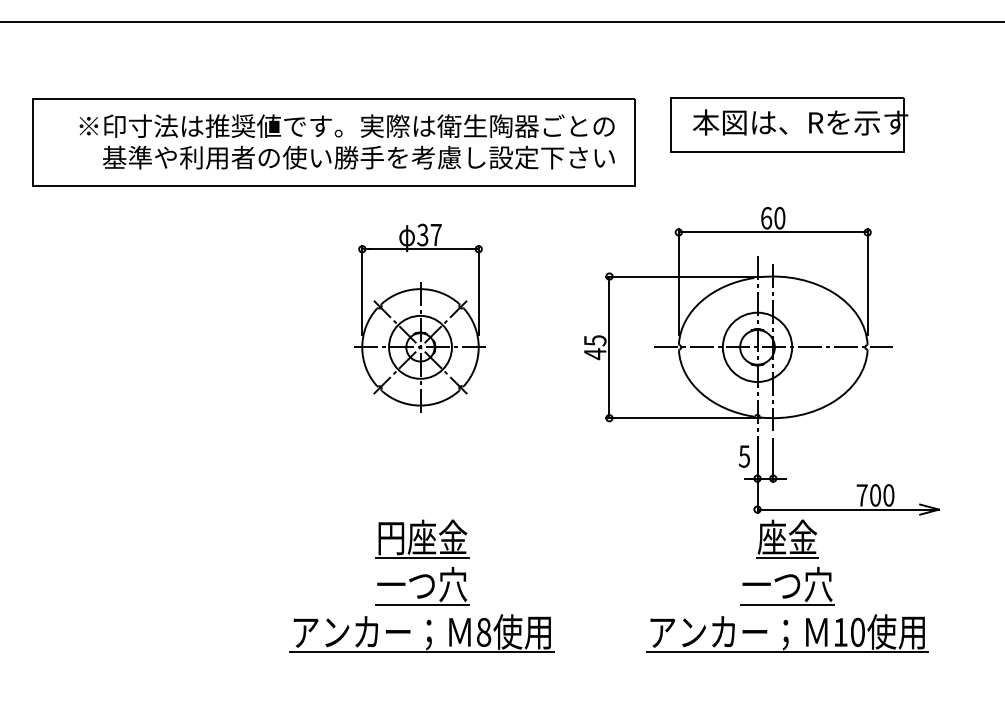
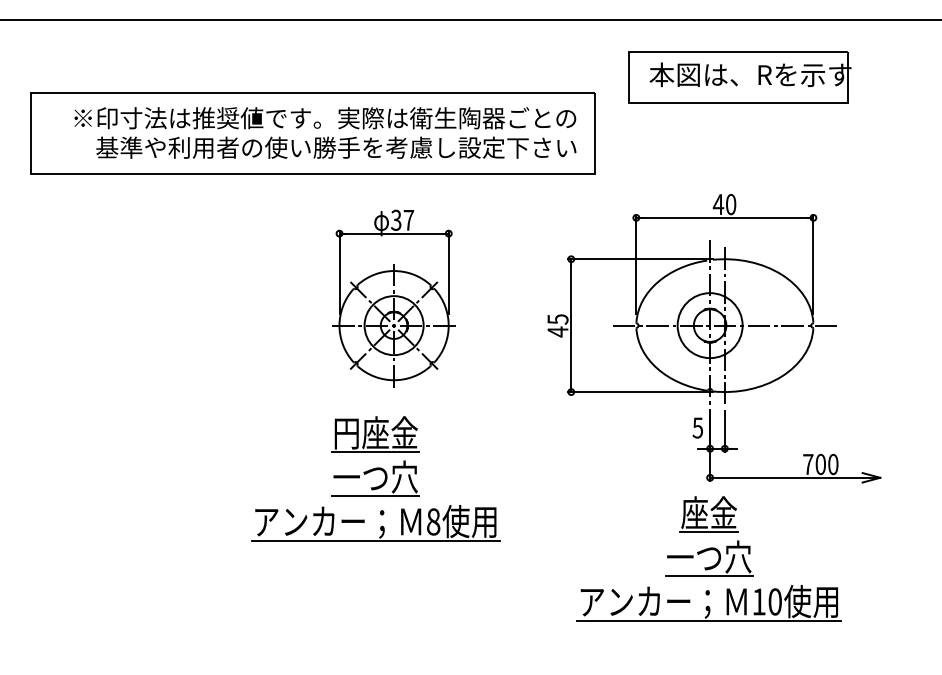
part: (788, 125) -> (739, 77), moved
text: (766, 218) -> (718, 204), 60 -> 40
part: (419, 578) -> (373, 471), moved
part: (782, 579) -> (704, 552), moved

